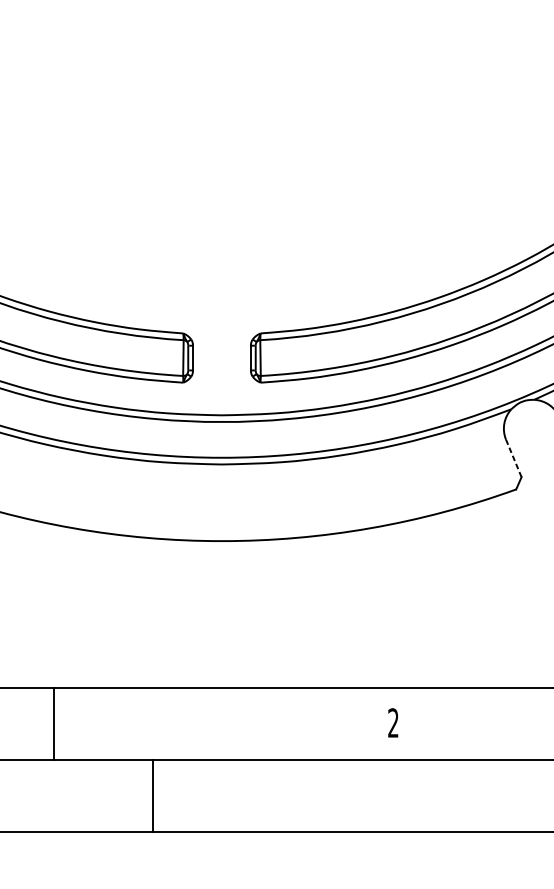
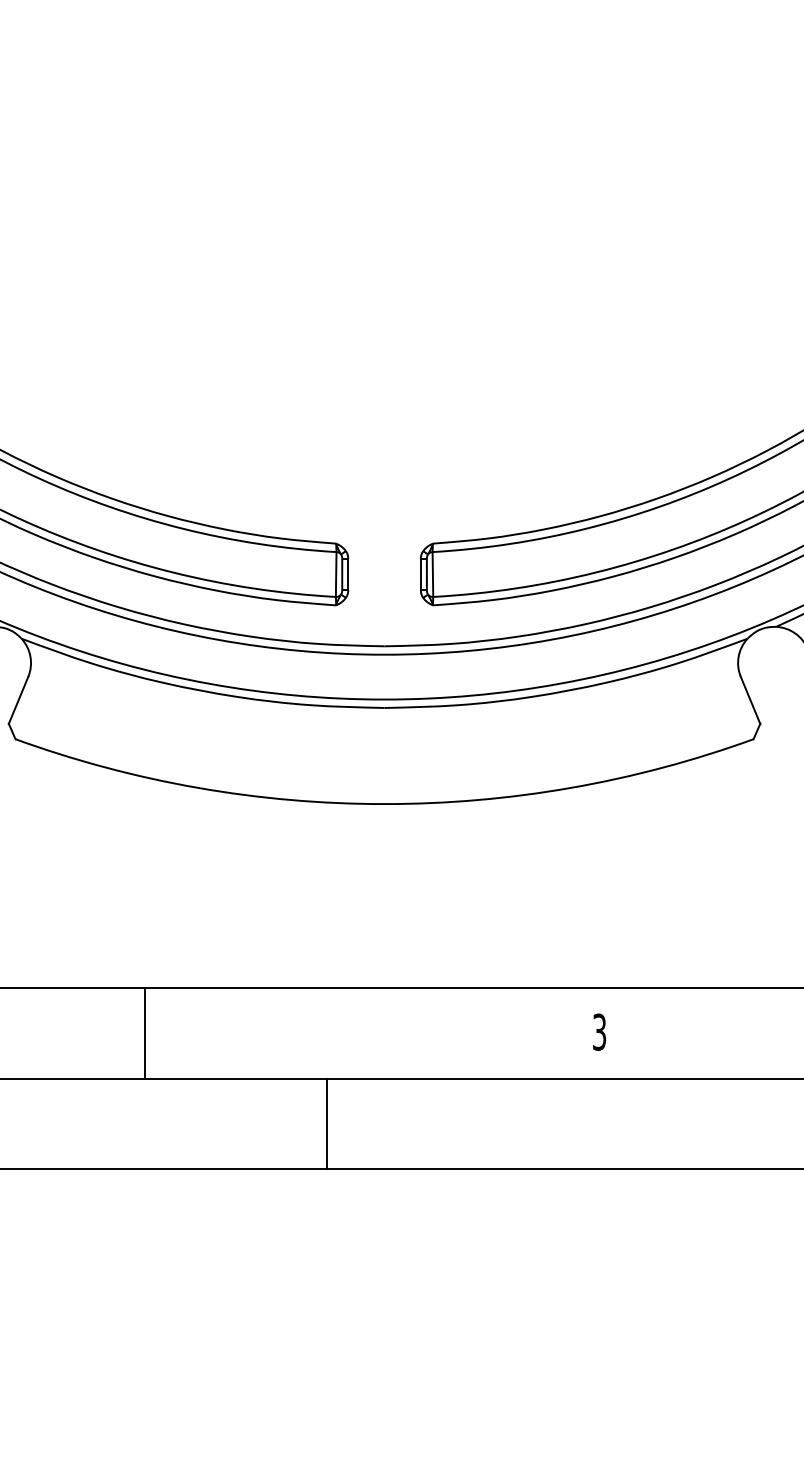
line: (513, 457) -> (750, 699), dashed -> solid
text: (393, 722) -> (599, 1031), 2 -> 3
line: (54, 724) -> (145, 1033), moved
line: (152, 795) -> (326, 1123), moved

